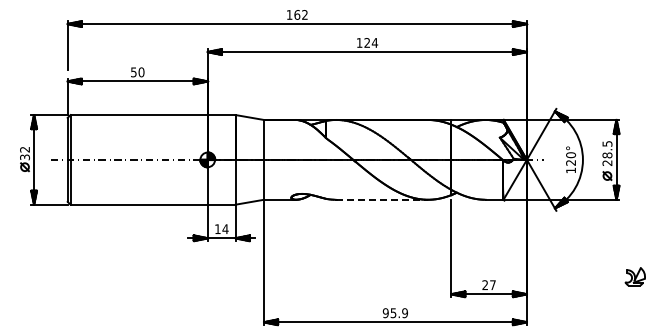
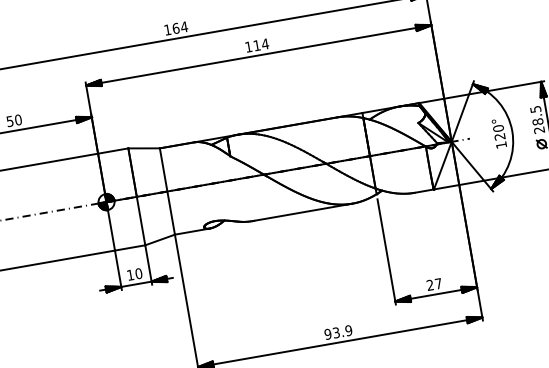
text: (304, 14) -> (183, 26), 162 -> 164
text: (366, 42) -> (256, 45), 124 -> 114
line: (382, 199) -> (303, 211), dashed -> solid
text: (225, 229) -> (138, 274), 14 -> 10
text: (393, 312) -> (336, 332), 95.9 -> 93.9

